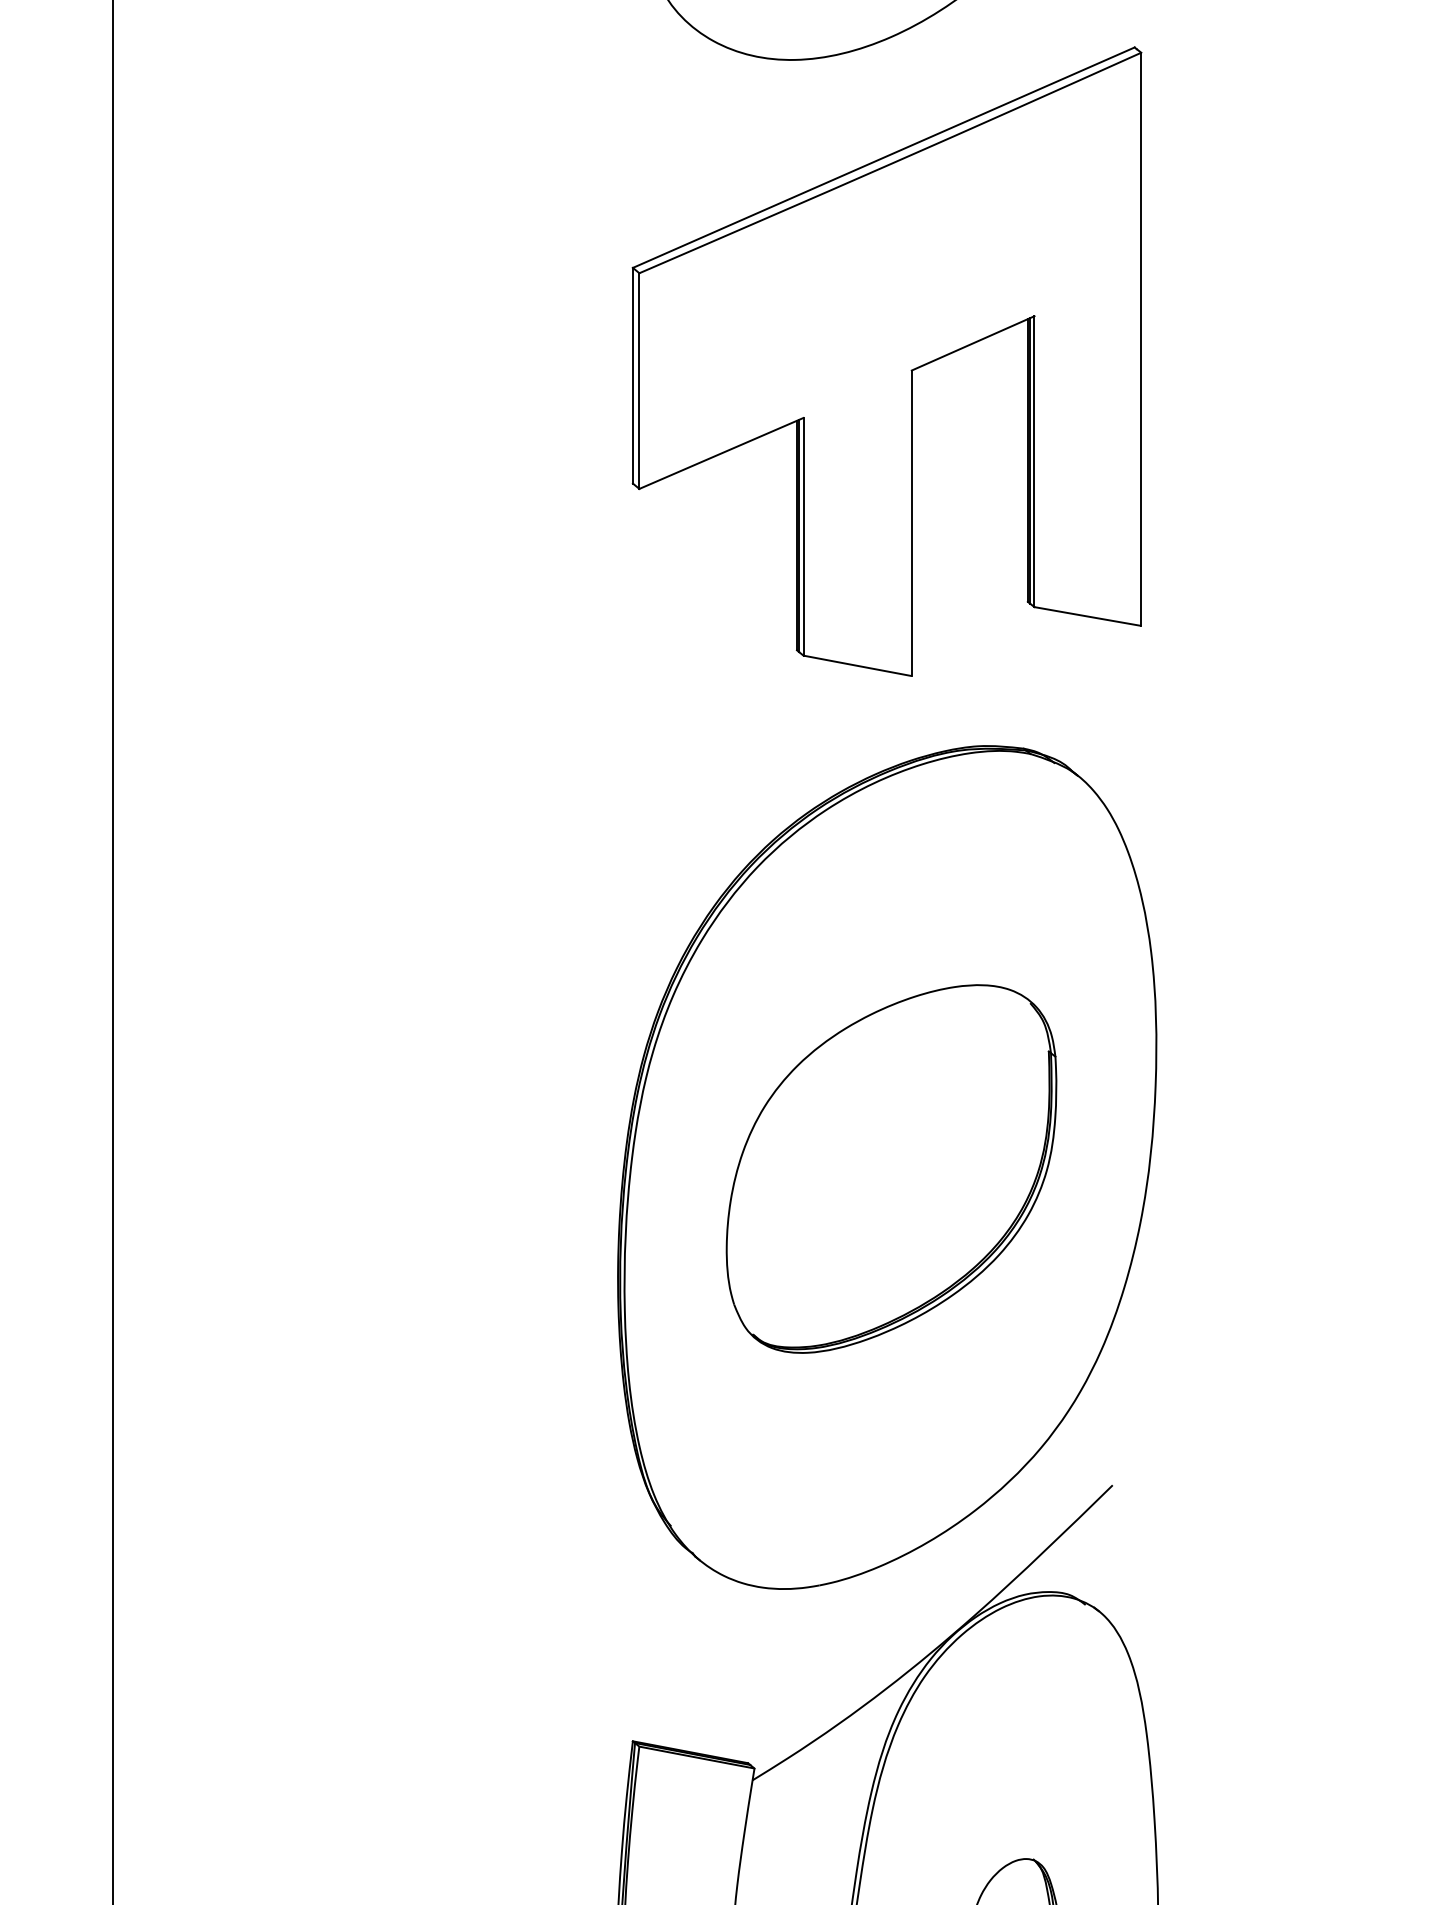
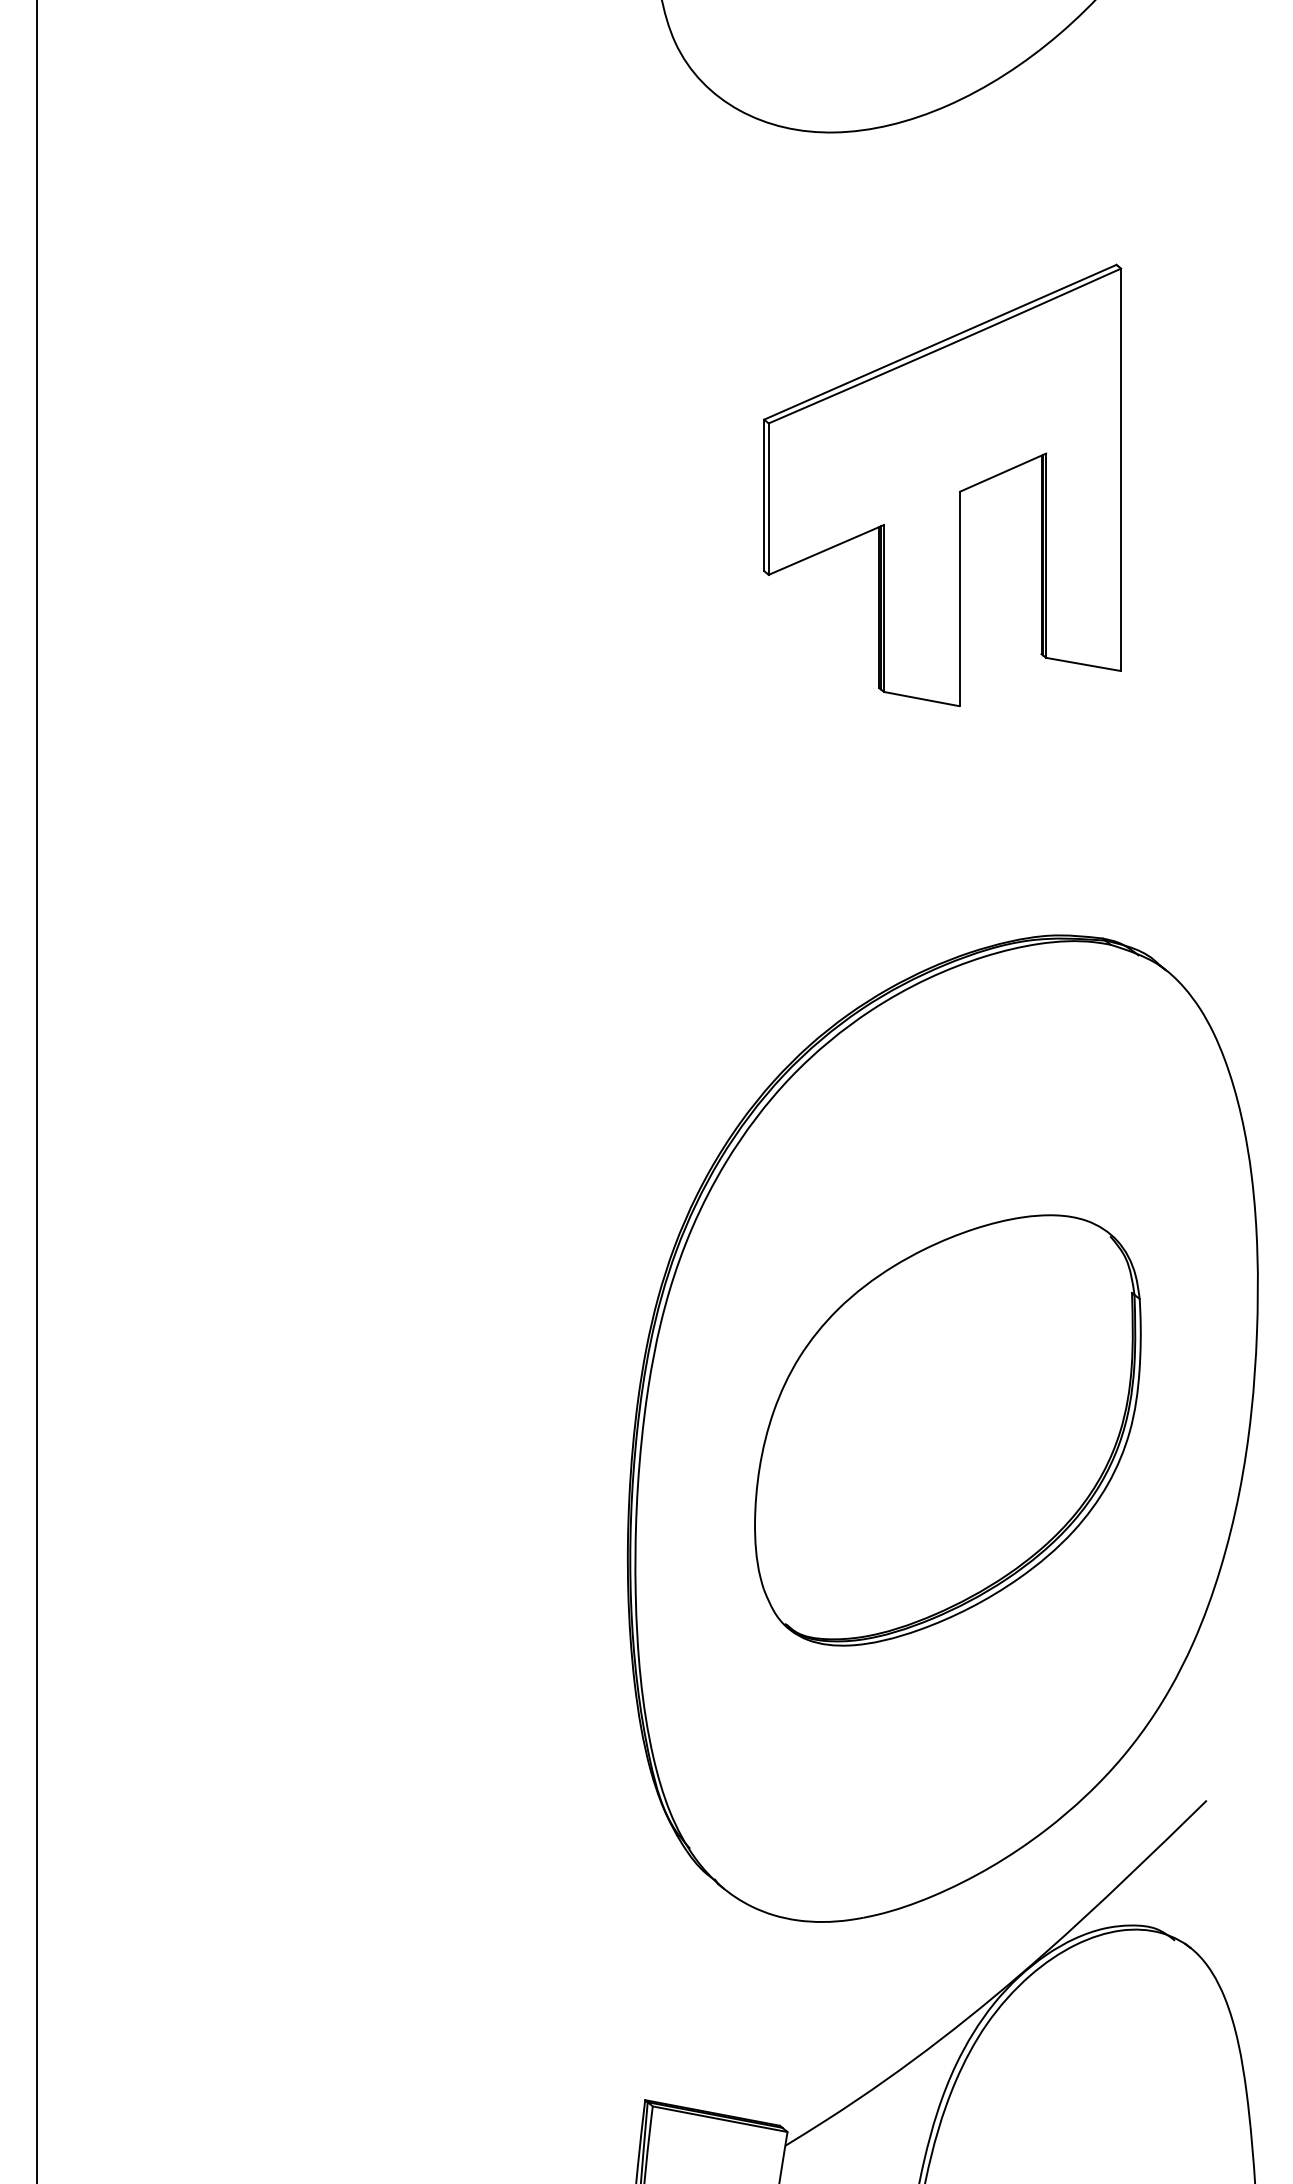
part: (886, 361) -> (942, 485), size x0.6

